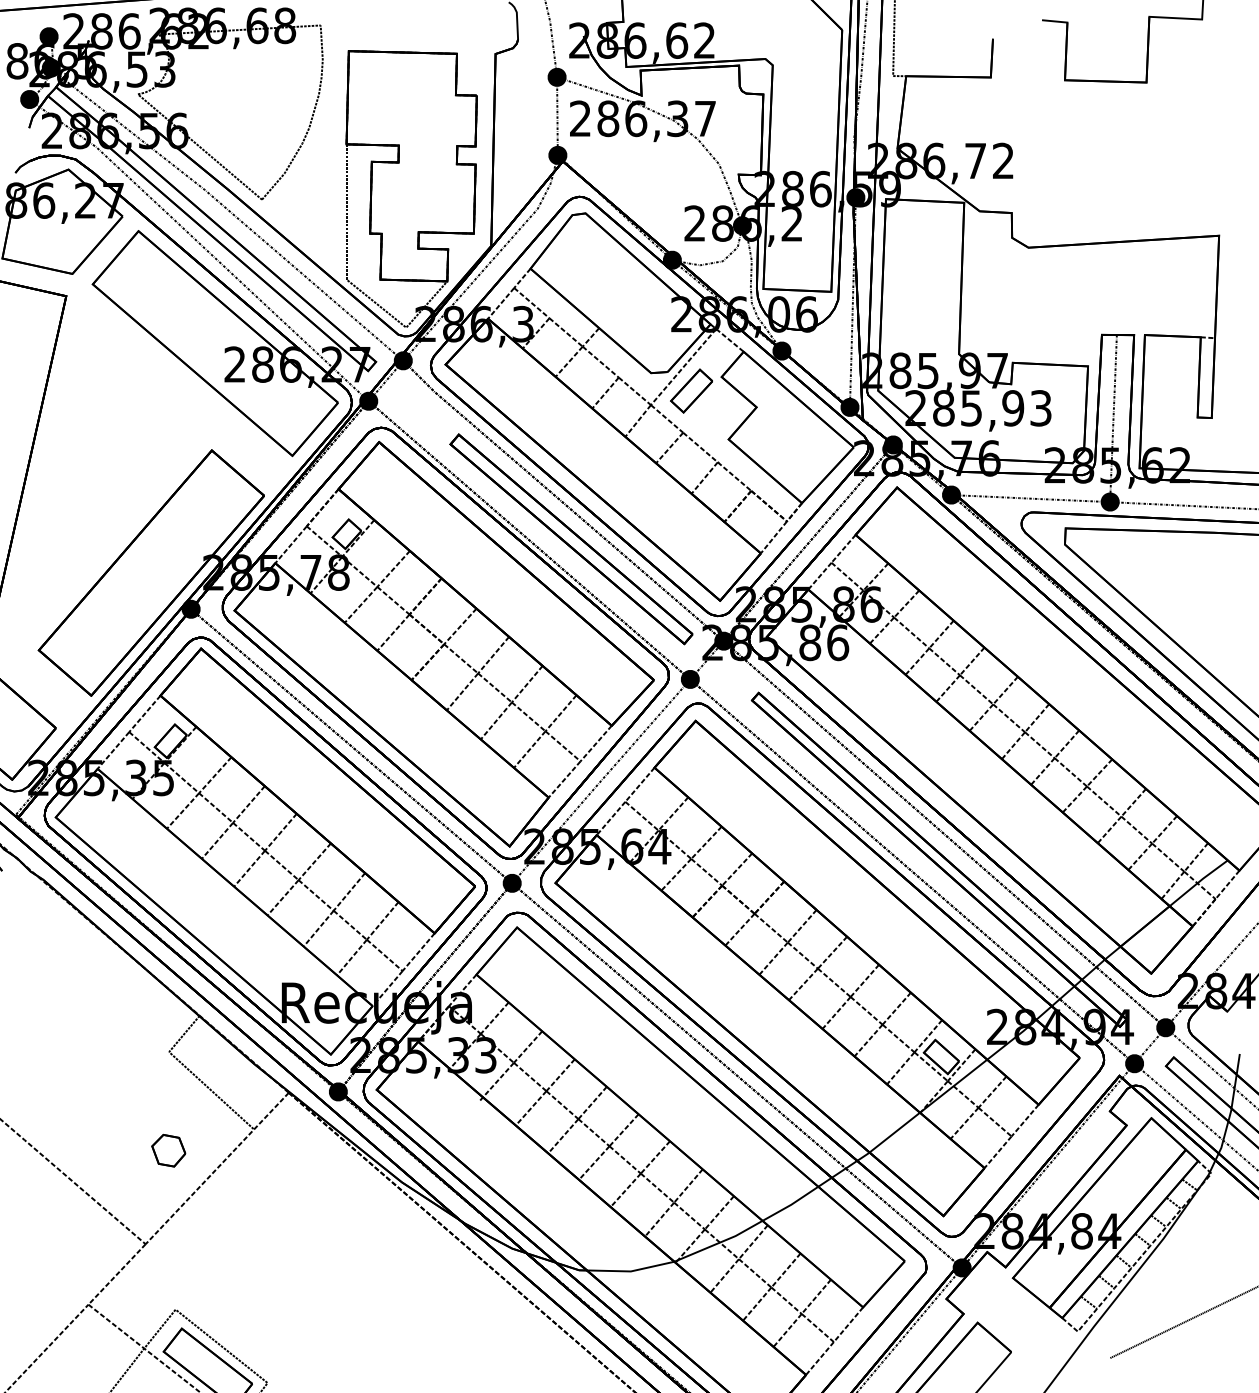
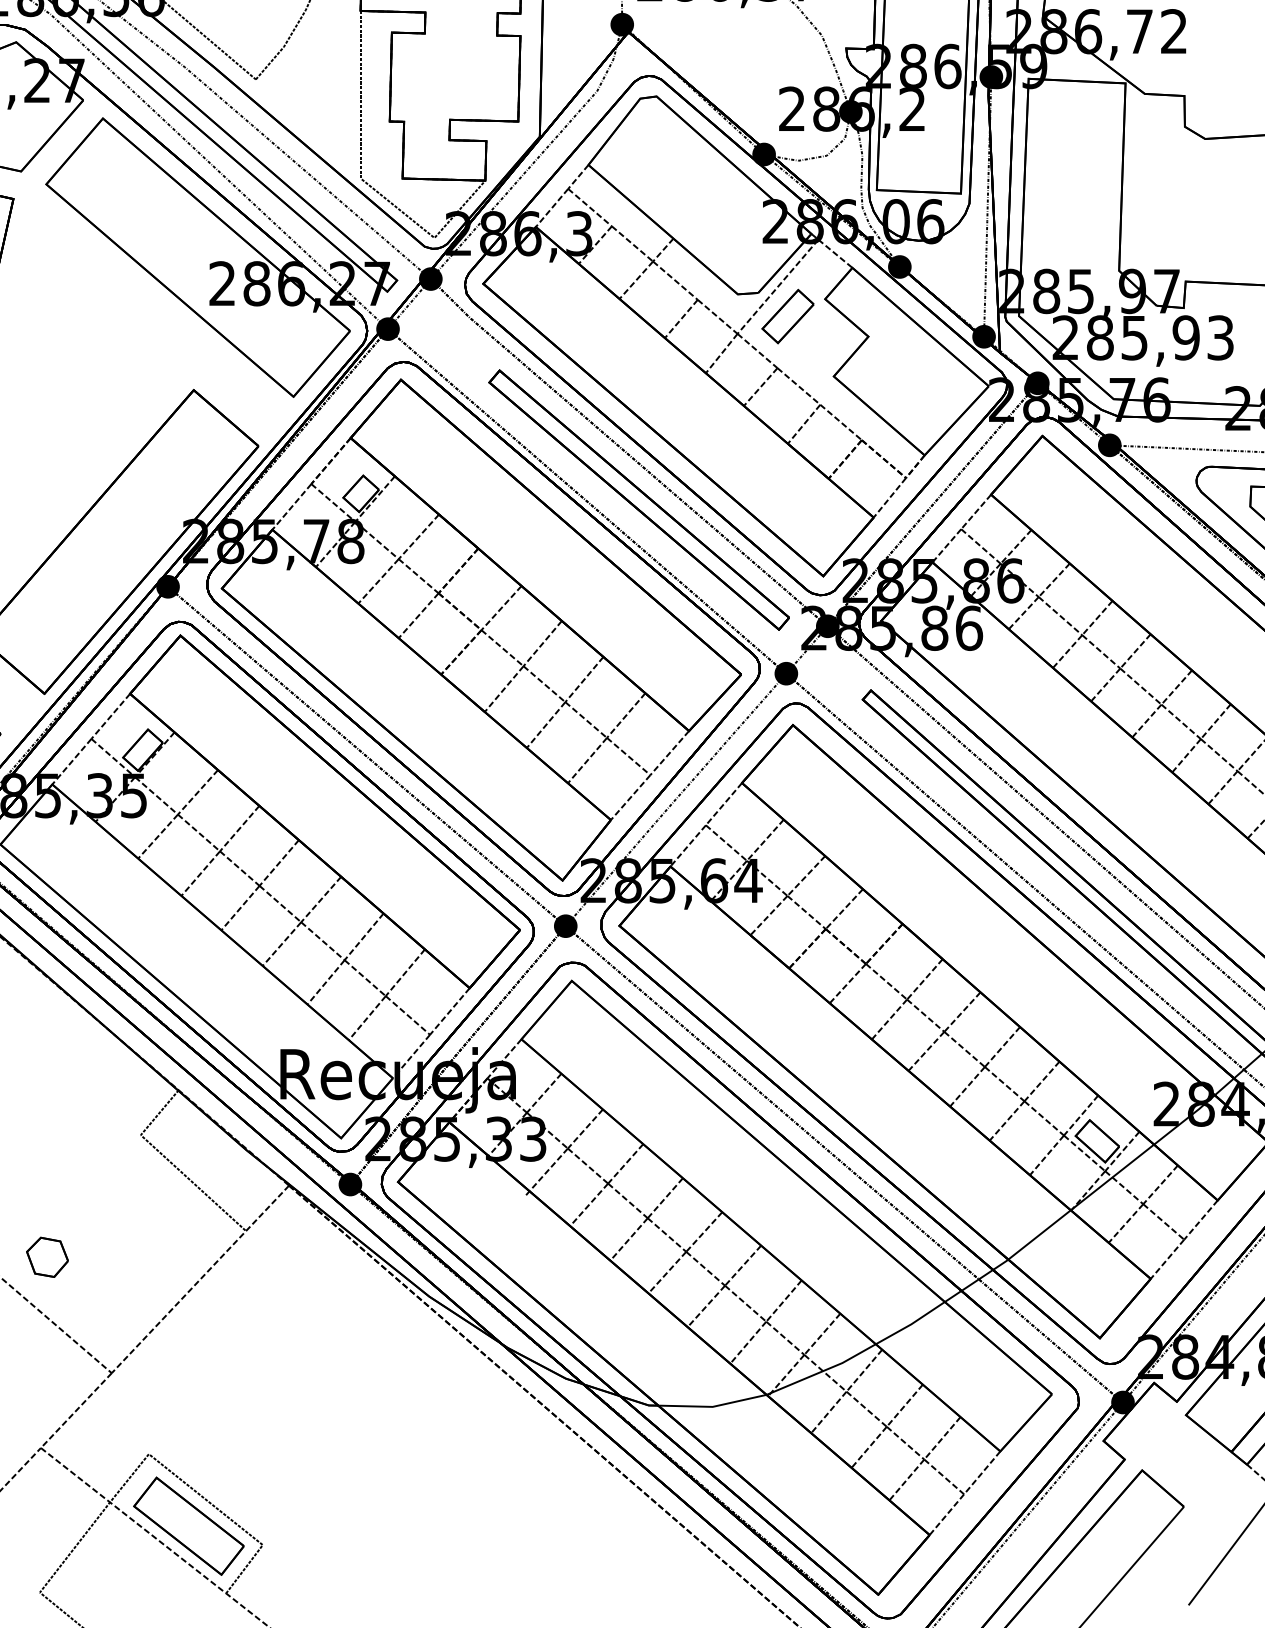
part: (168, 1150) -> (47, 1257), moved

